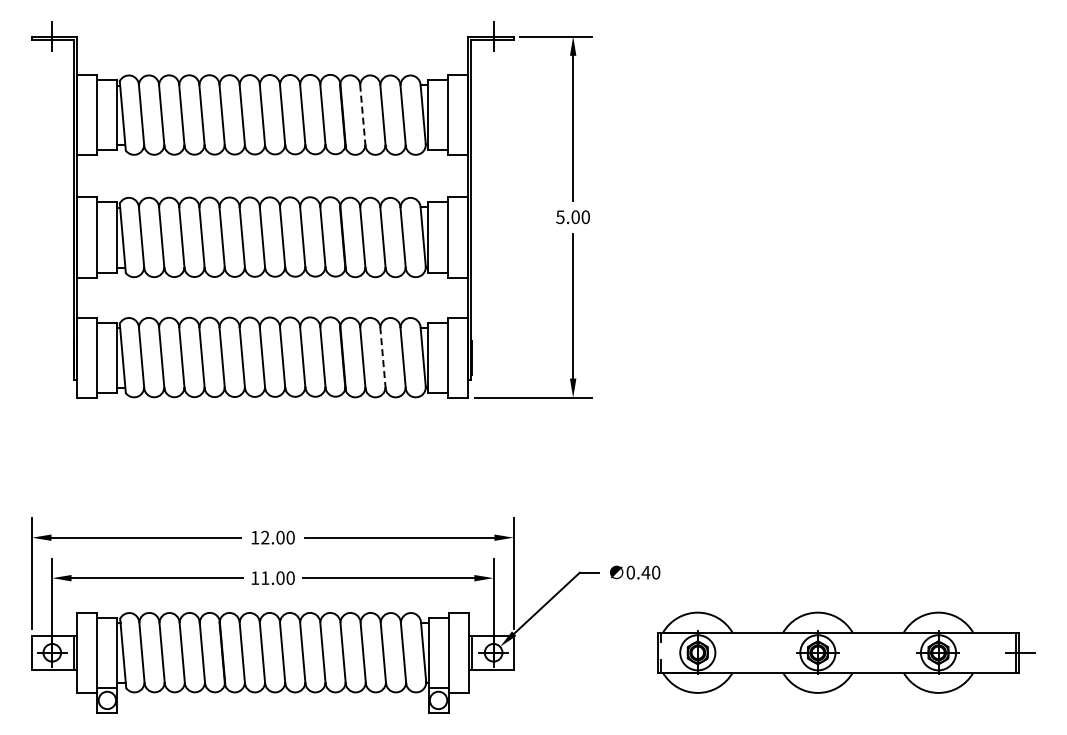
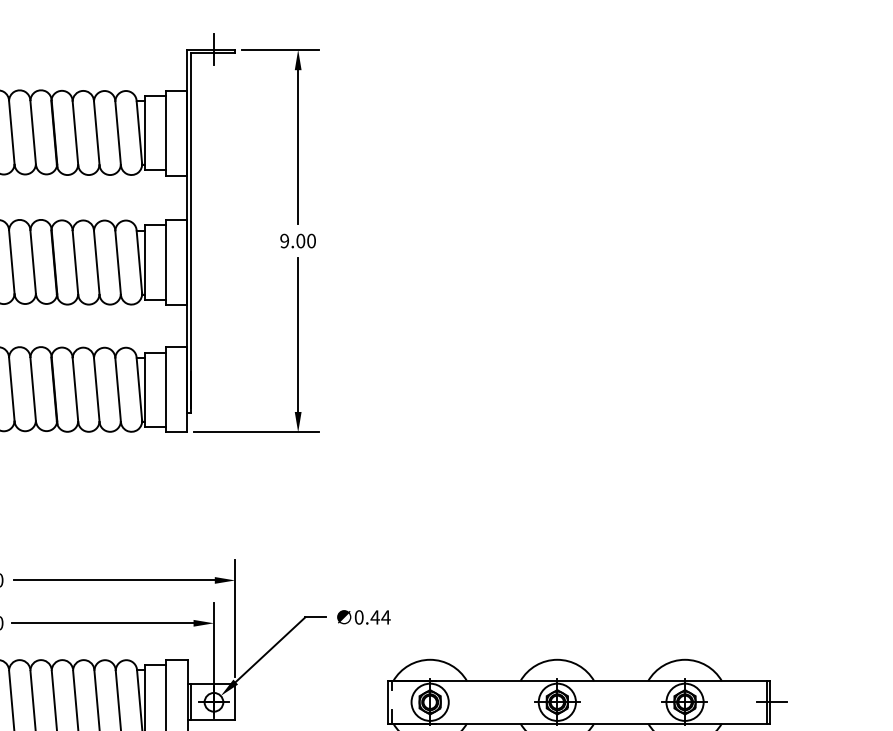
line: (362, 115) -> (75, 133), dashed -> solid
text: (560, 216) -> (284, 240), 5.00 -> 9.00
line: (382, 357) -> (96, 389), dashed -> solid
text: (655, 572) -> (385, 617), 0.40 -> 0.44

